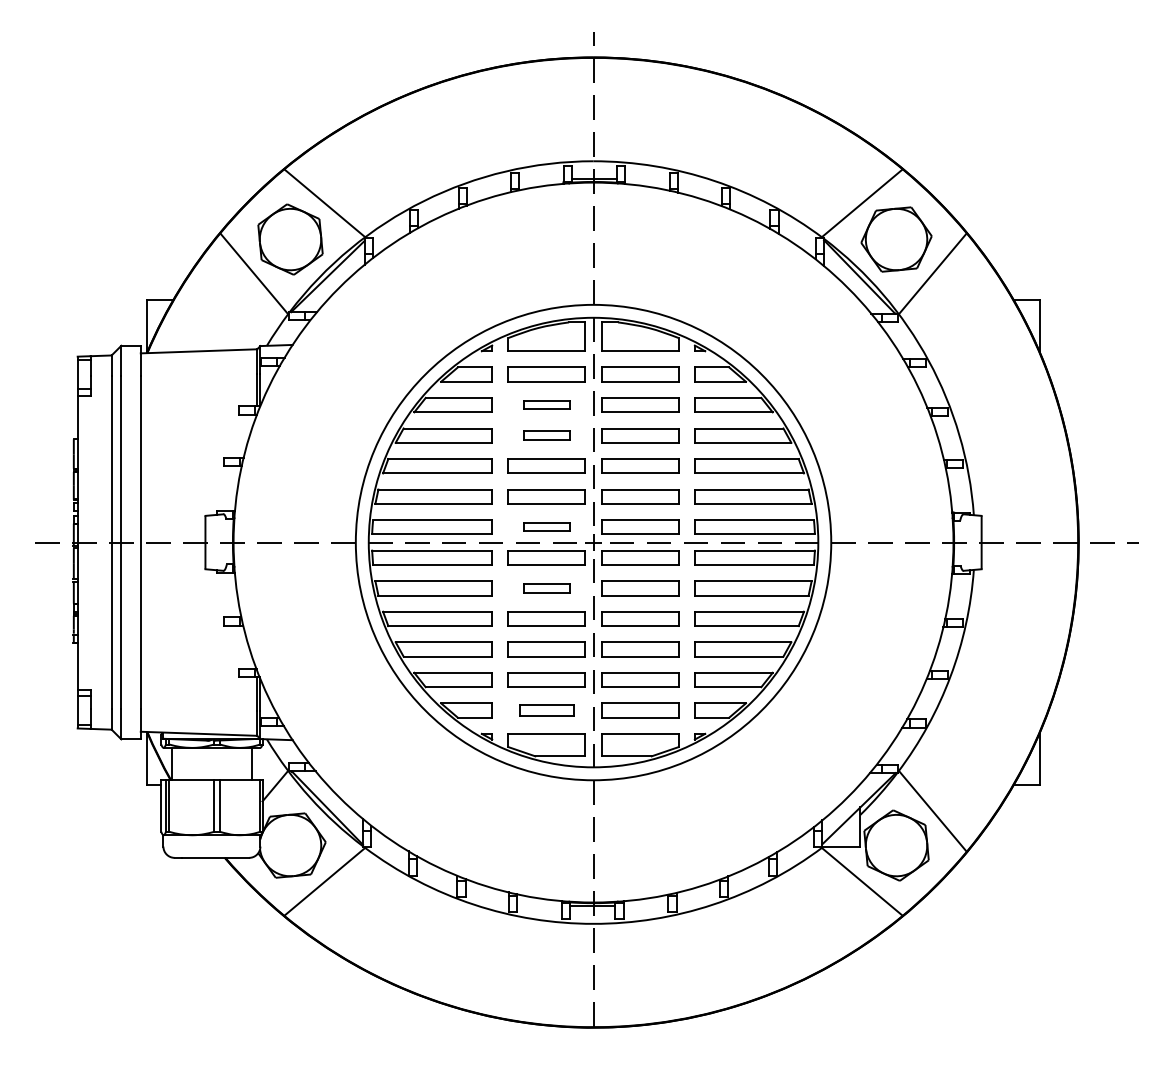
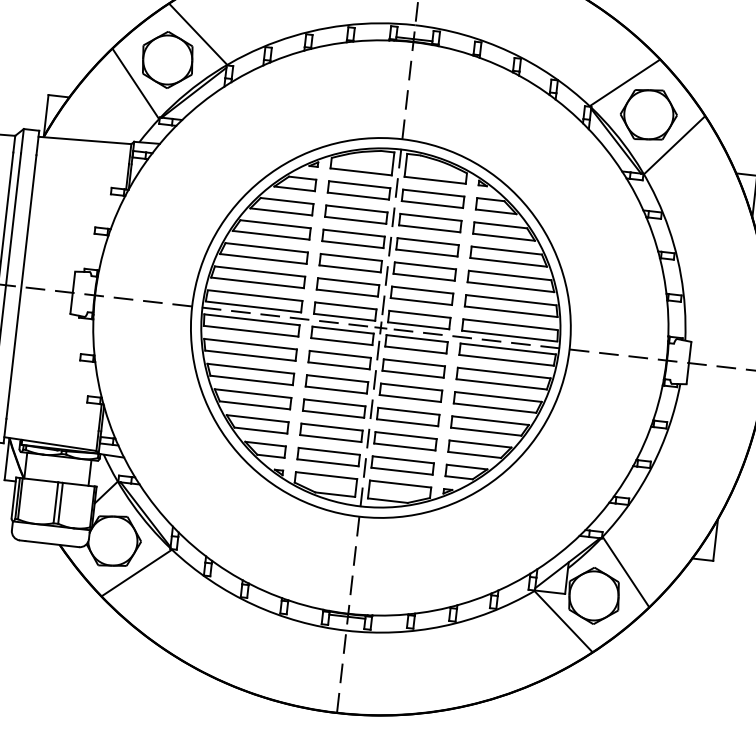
part: (546, 404) -> (356, 214), size x1.67
part: (546, 435) -> (353, 238), size x1.67
part: (546, 526) -> (344, 310), size x1.67
part: (546, 588) -> (339, 360), size x1.67
part: (546, 710) -> (328, 457), size x1.43

